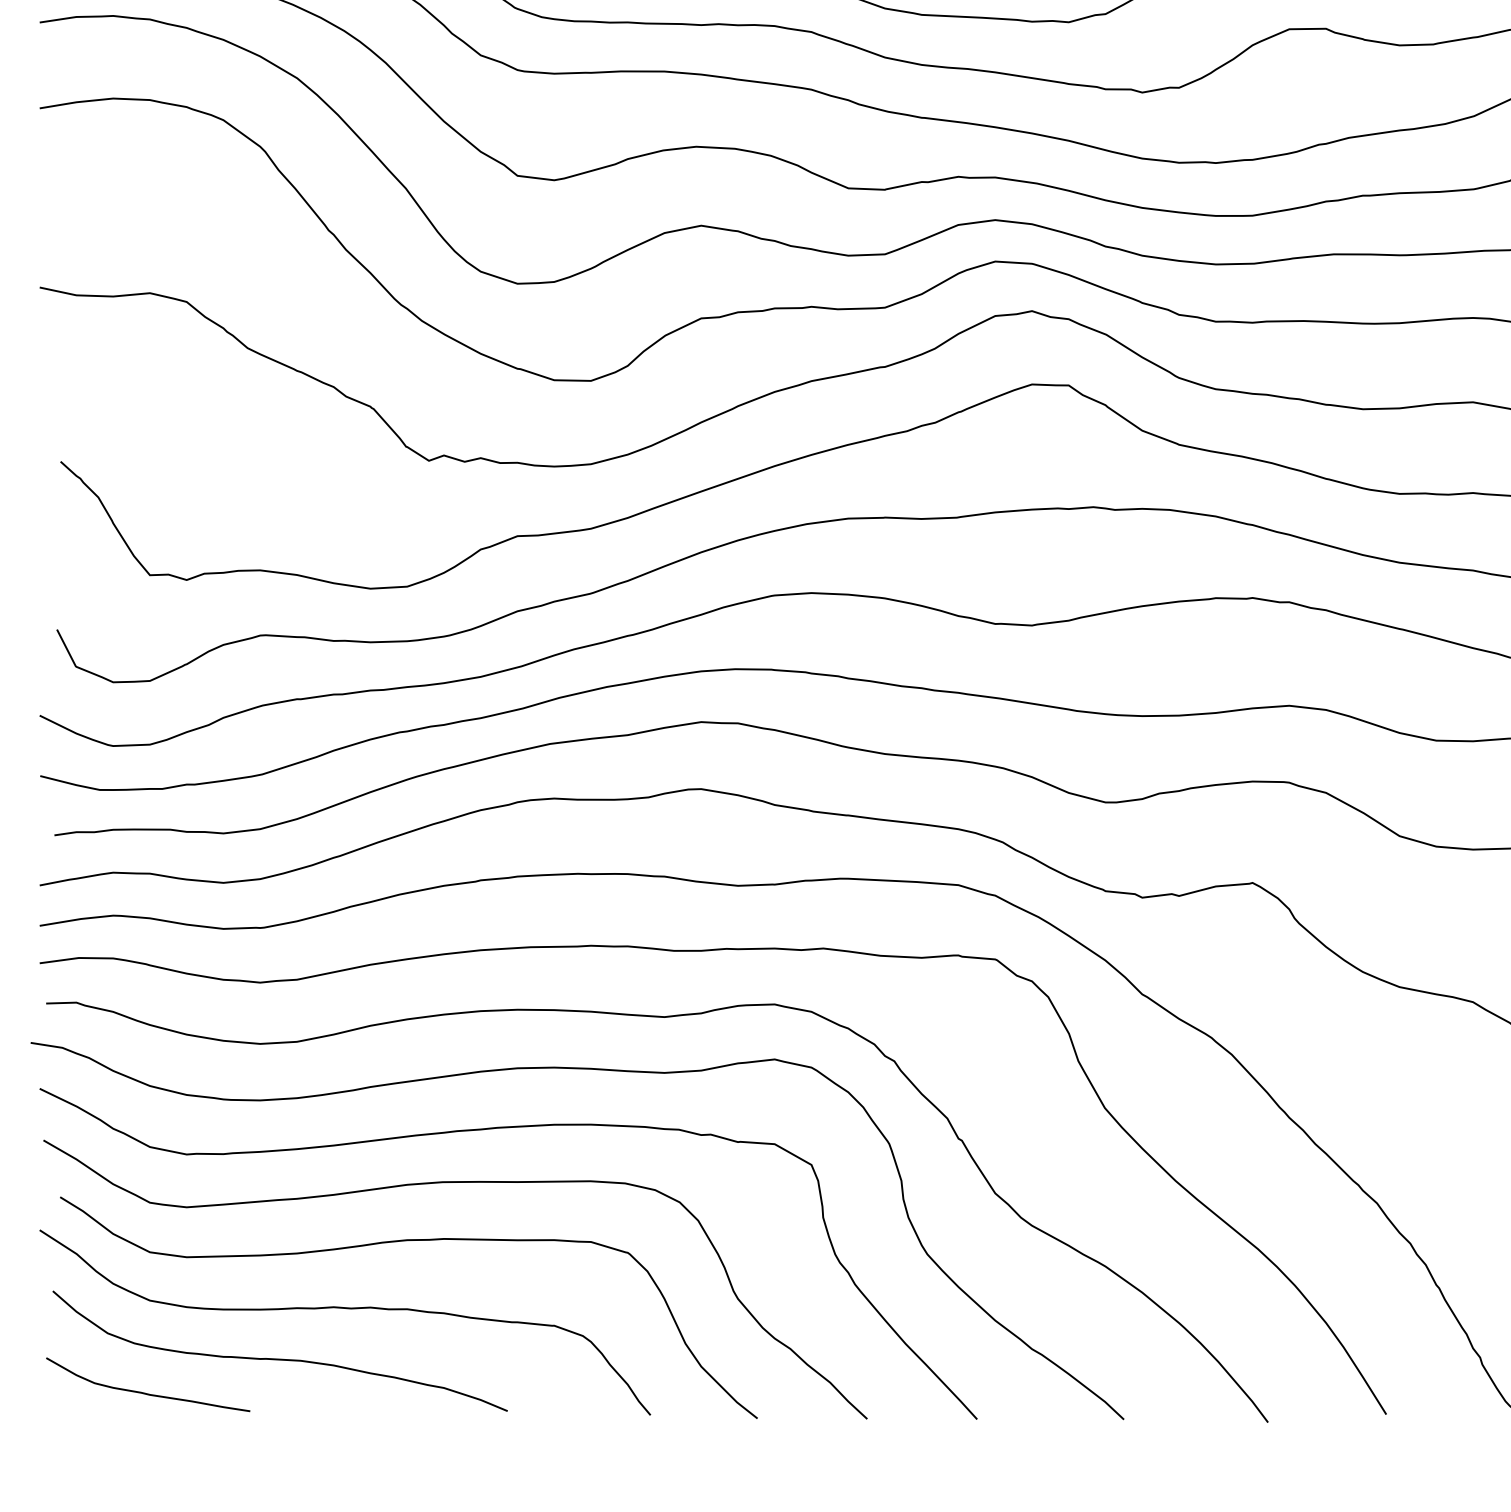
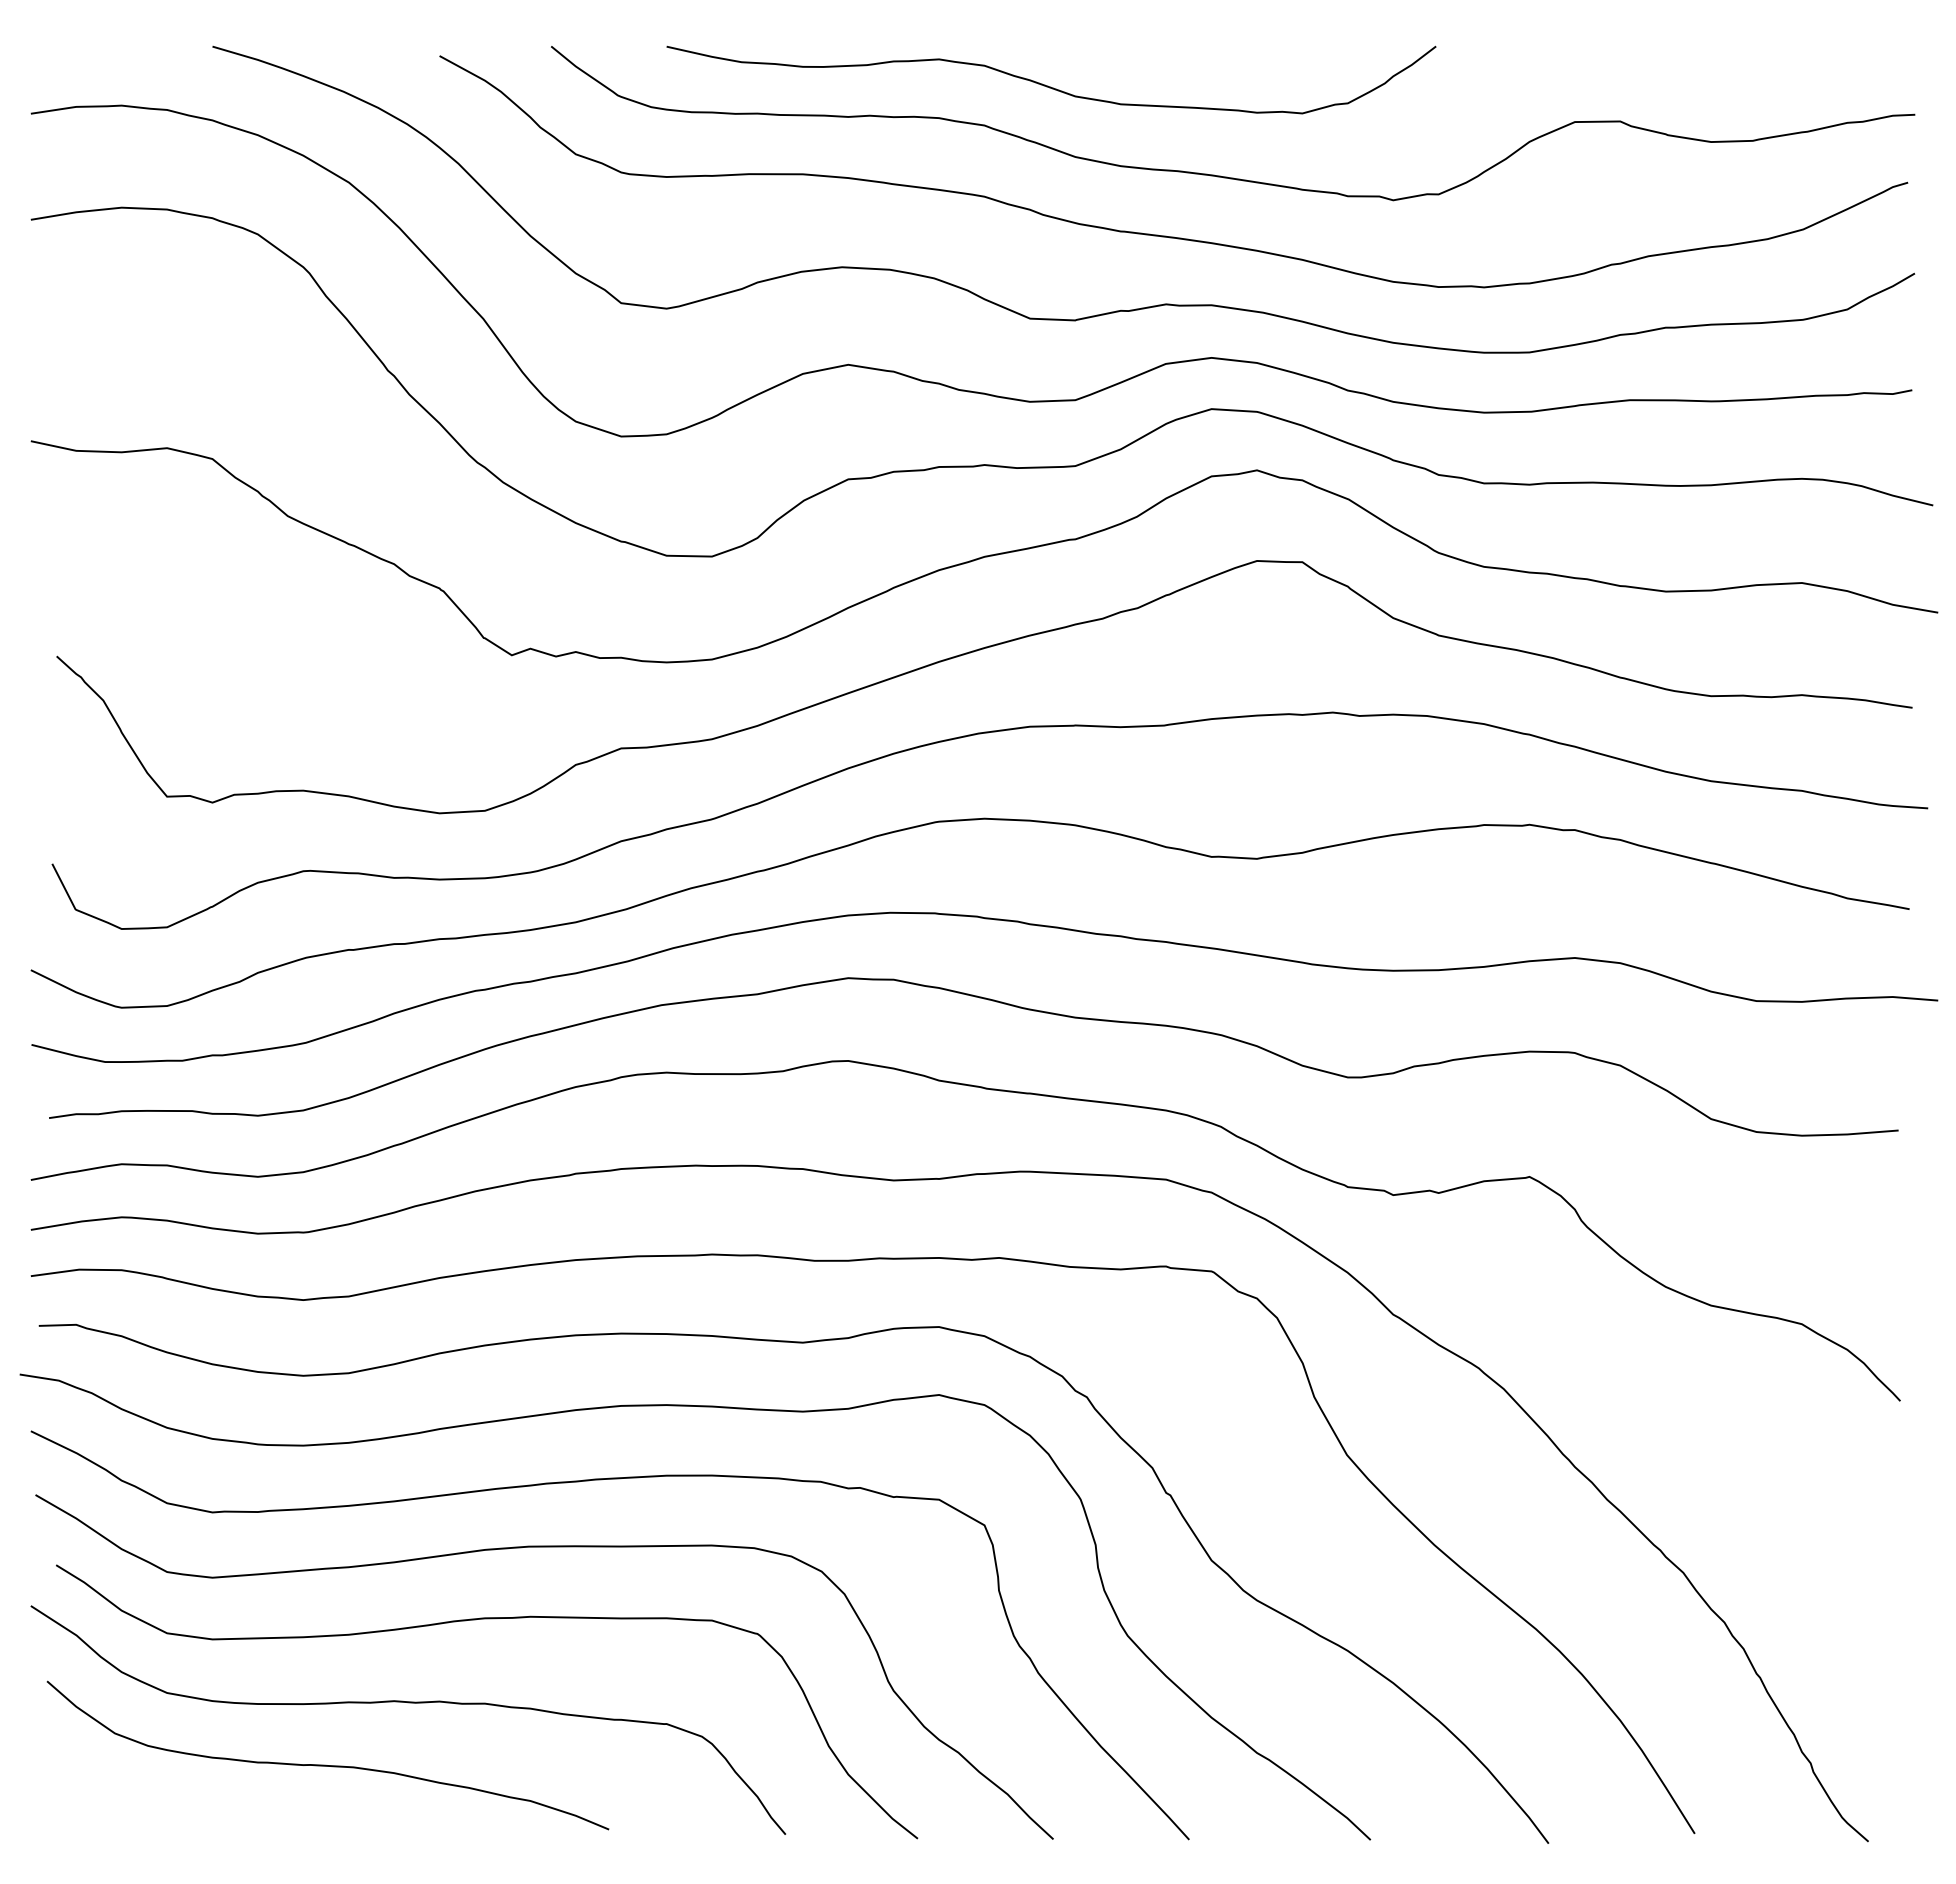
curve: (147, 1393) -> (164, 1807), removed

